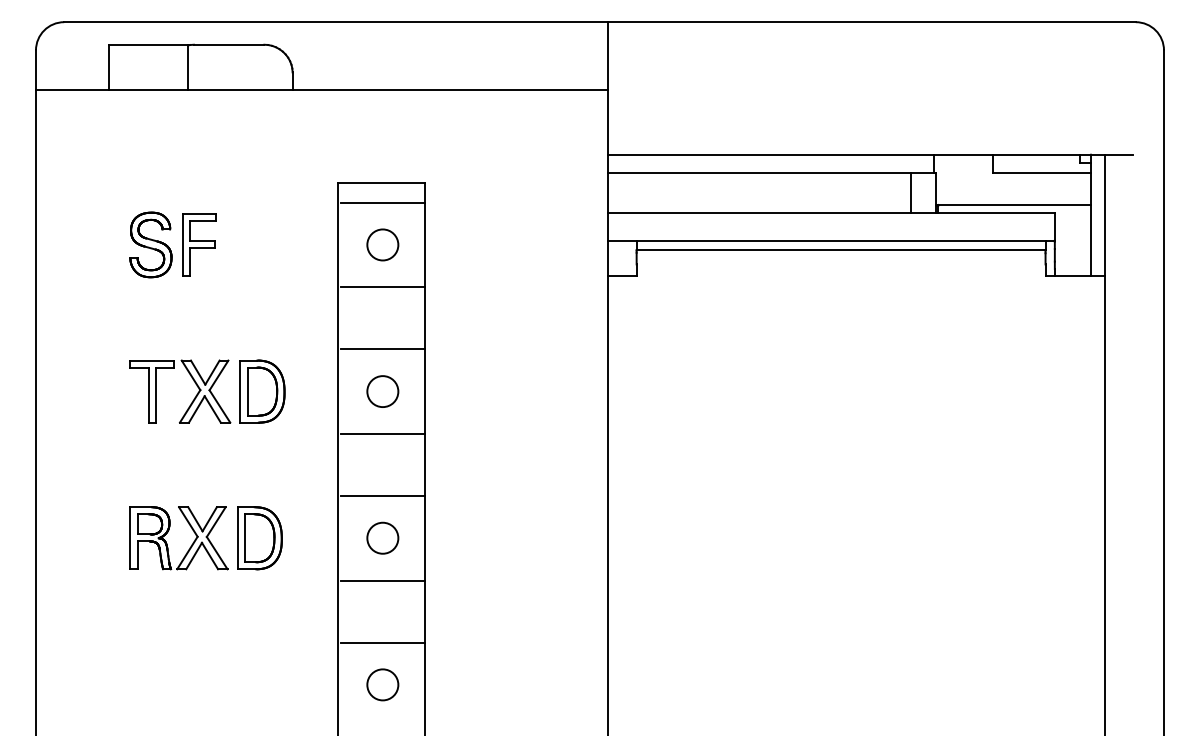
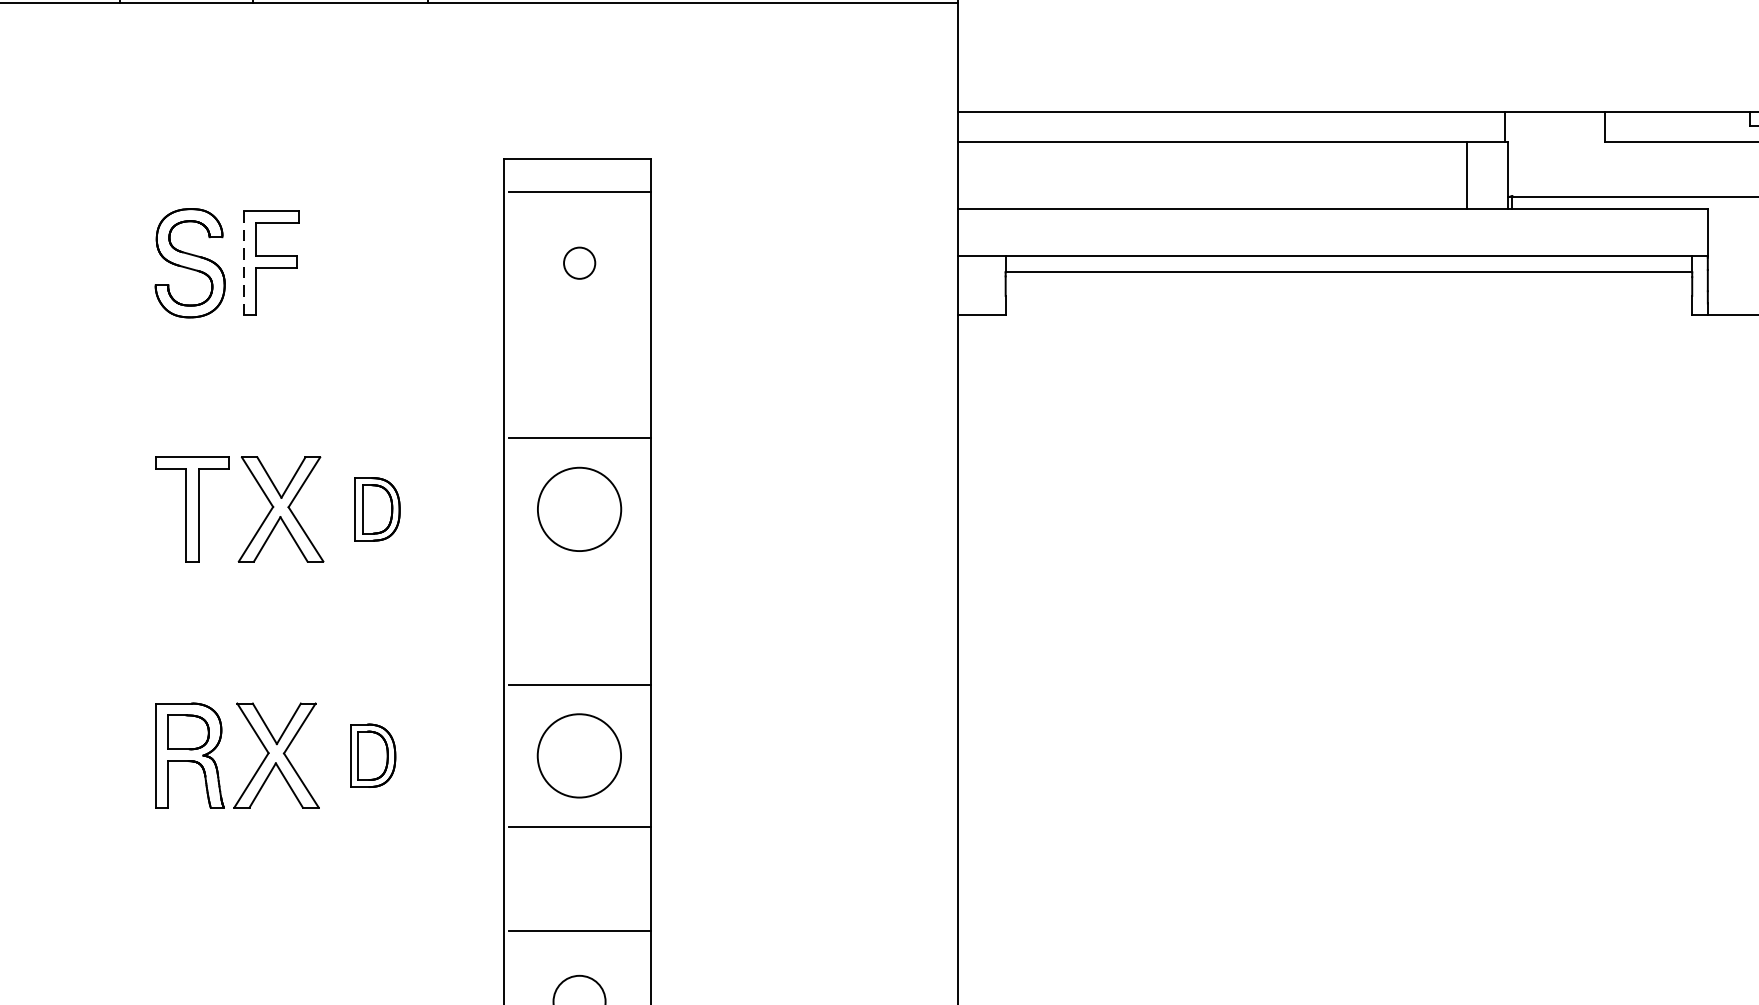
line: (182, 244) -> (243, 262), solid -> dashed
circle: (382, 244) -> (578, 262), size x0.6
line: (382, 287) -> (578, 334), removed
part: (262, 391) -> (377, 509), size x0.6
circle: (382, 391) -> (578, 509), size x1.6
line: (382, 433) -> (578, 579), removed
circle: (382, 537) -> (578, 754), size x1.6
part: (259, 538) -> (372, 756), size x0.6

